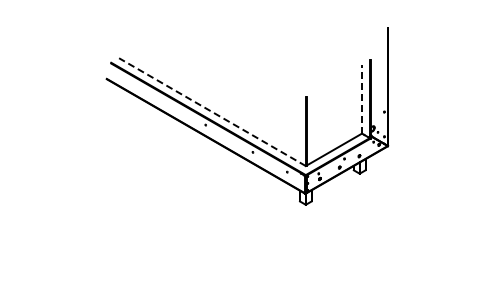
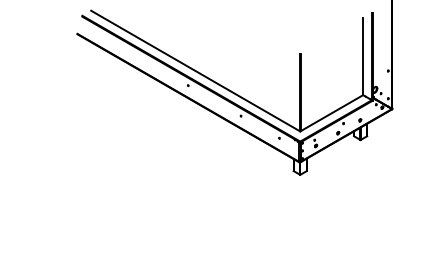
line: (362, 98) -> (363, 55), dashed -> solid
line: (212, 112) -> (195, 71), dashed -> solid

